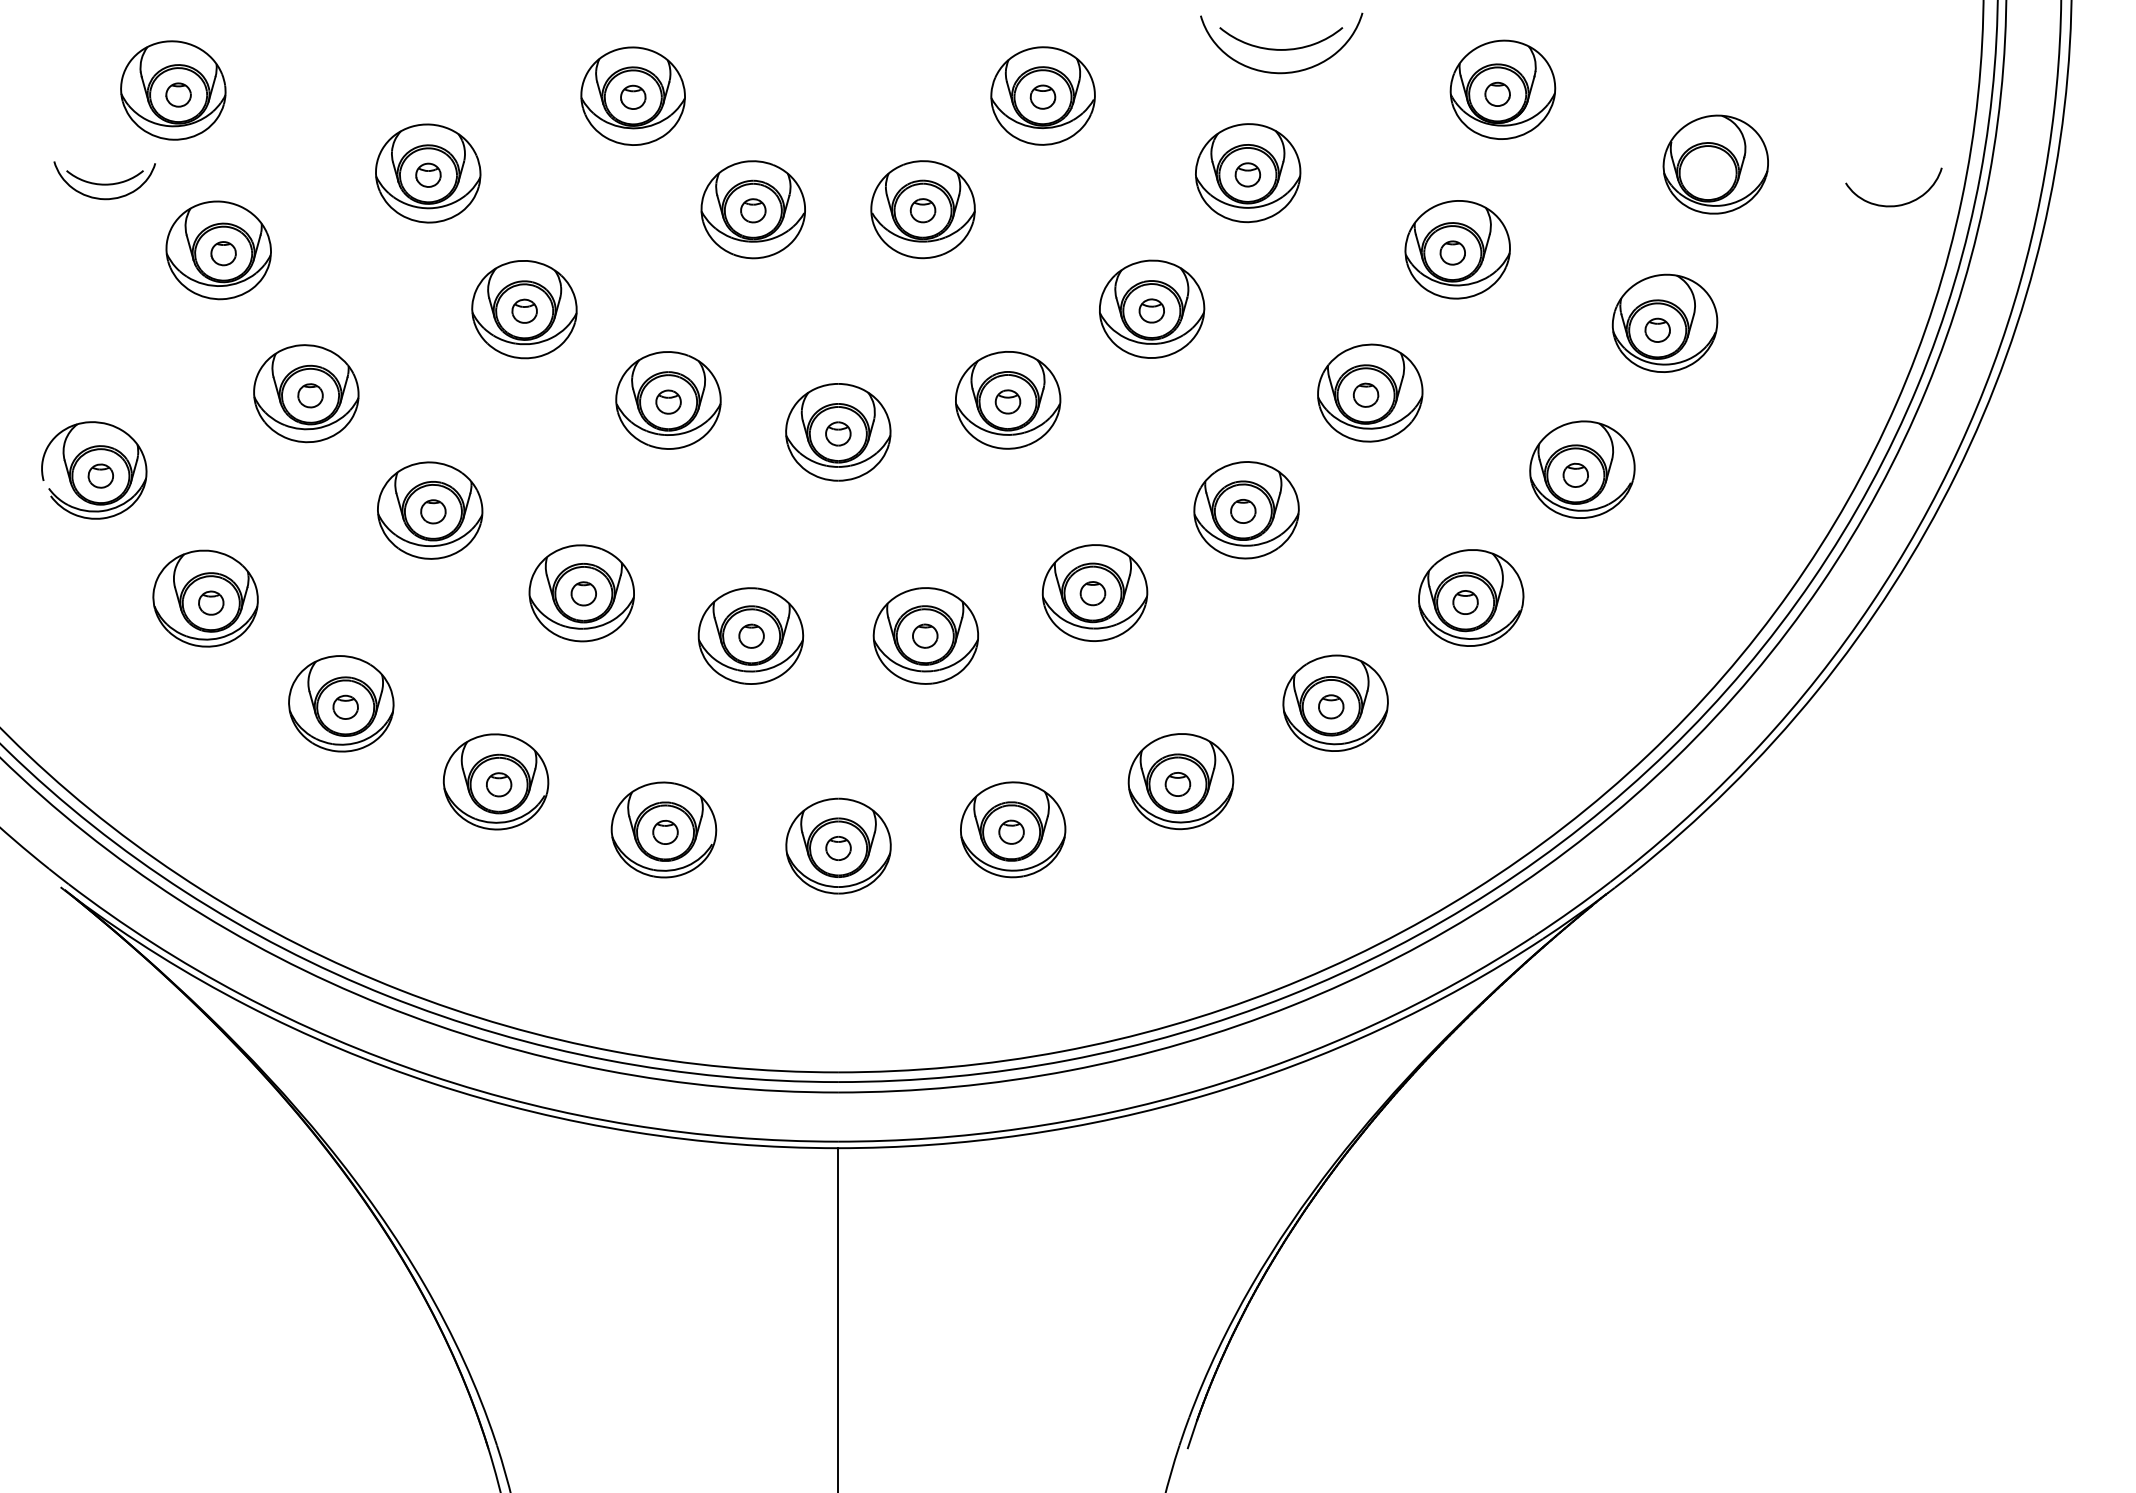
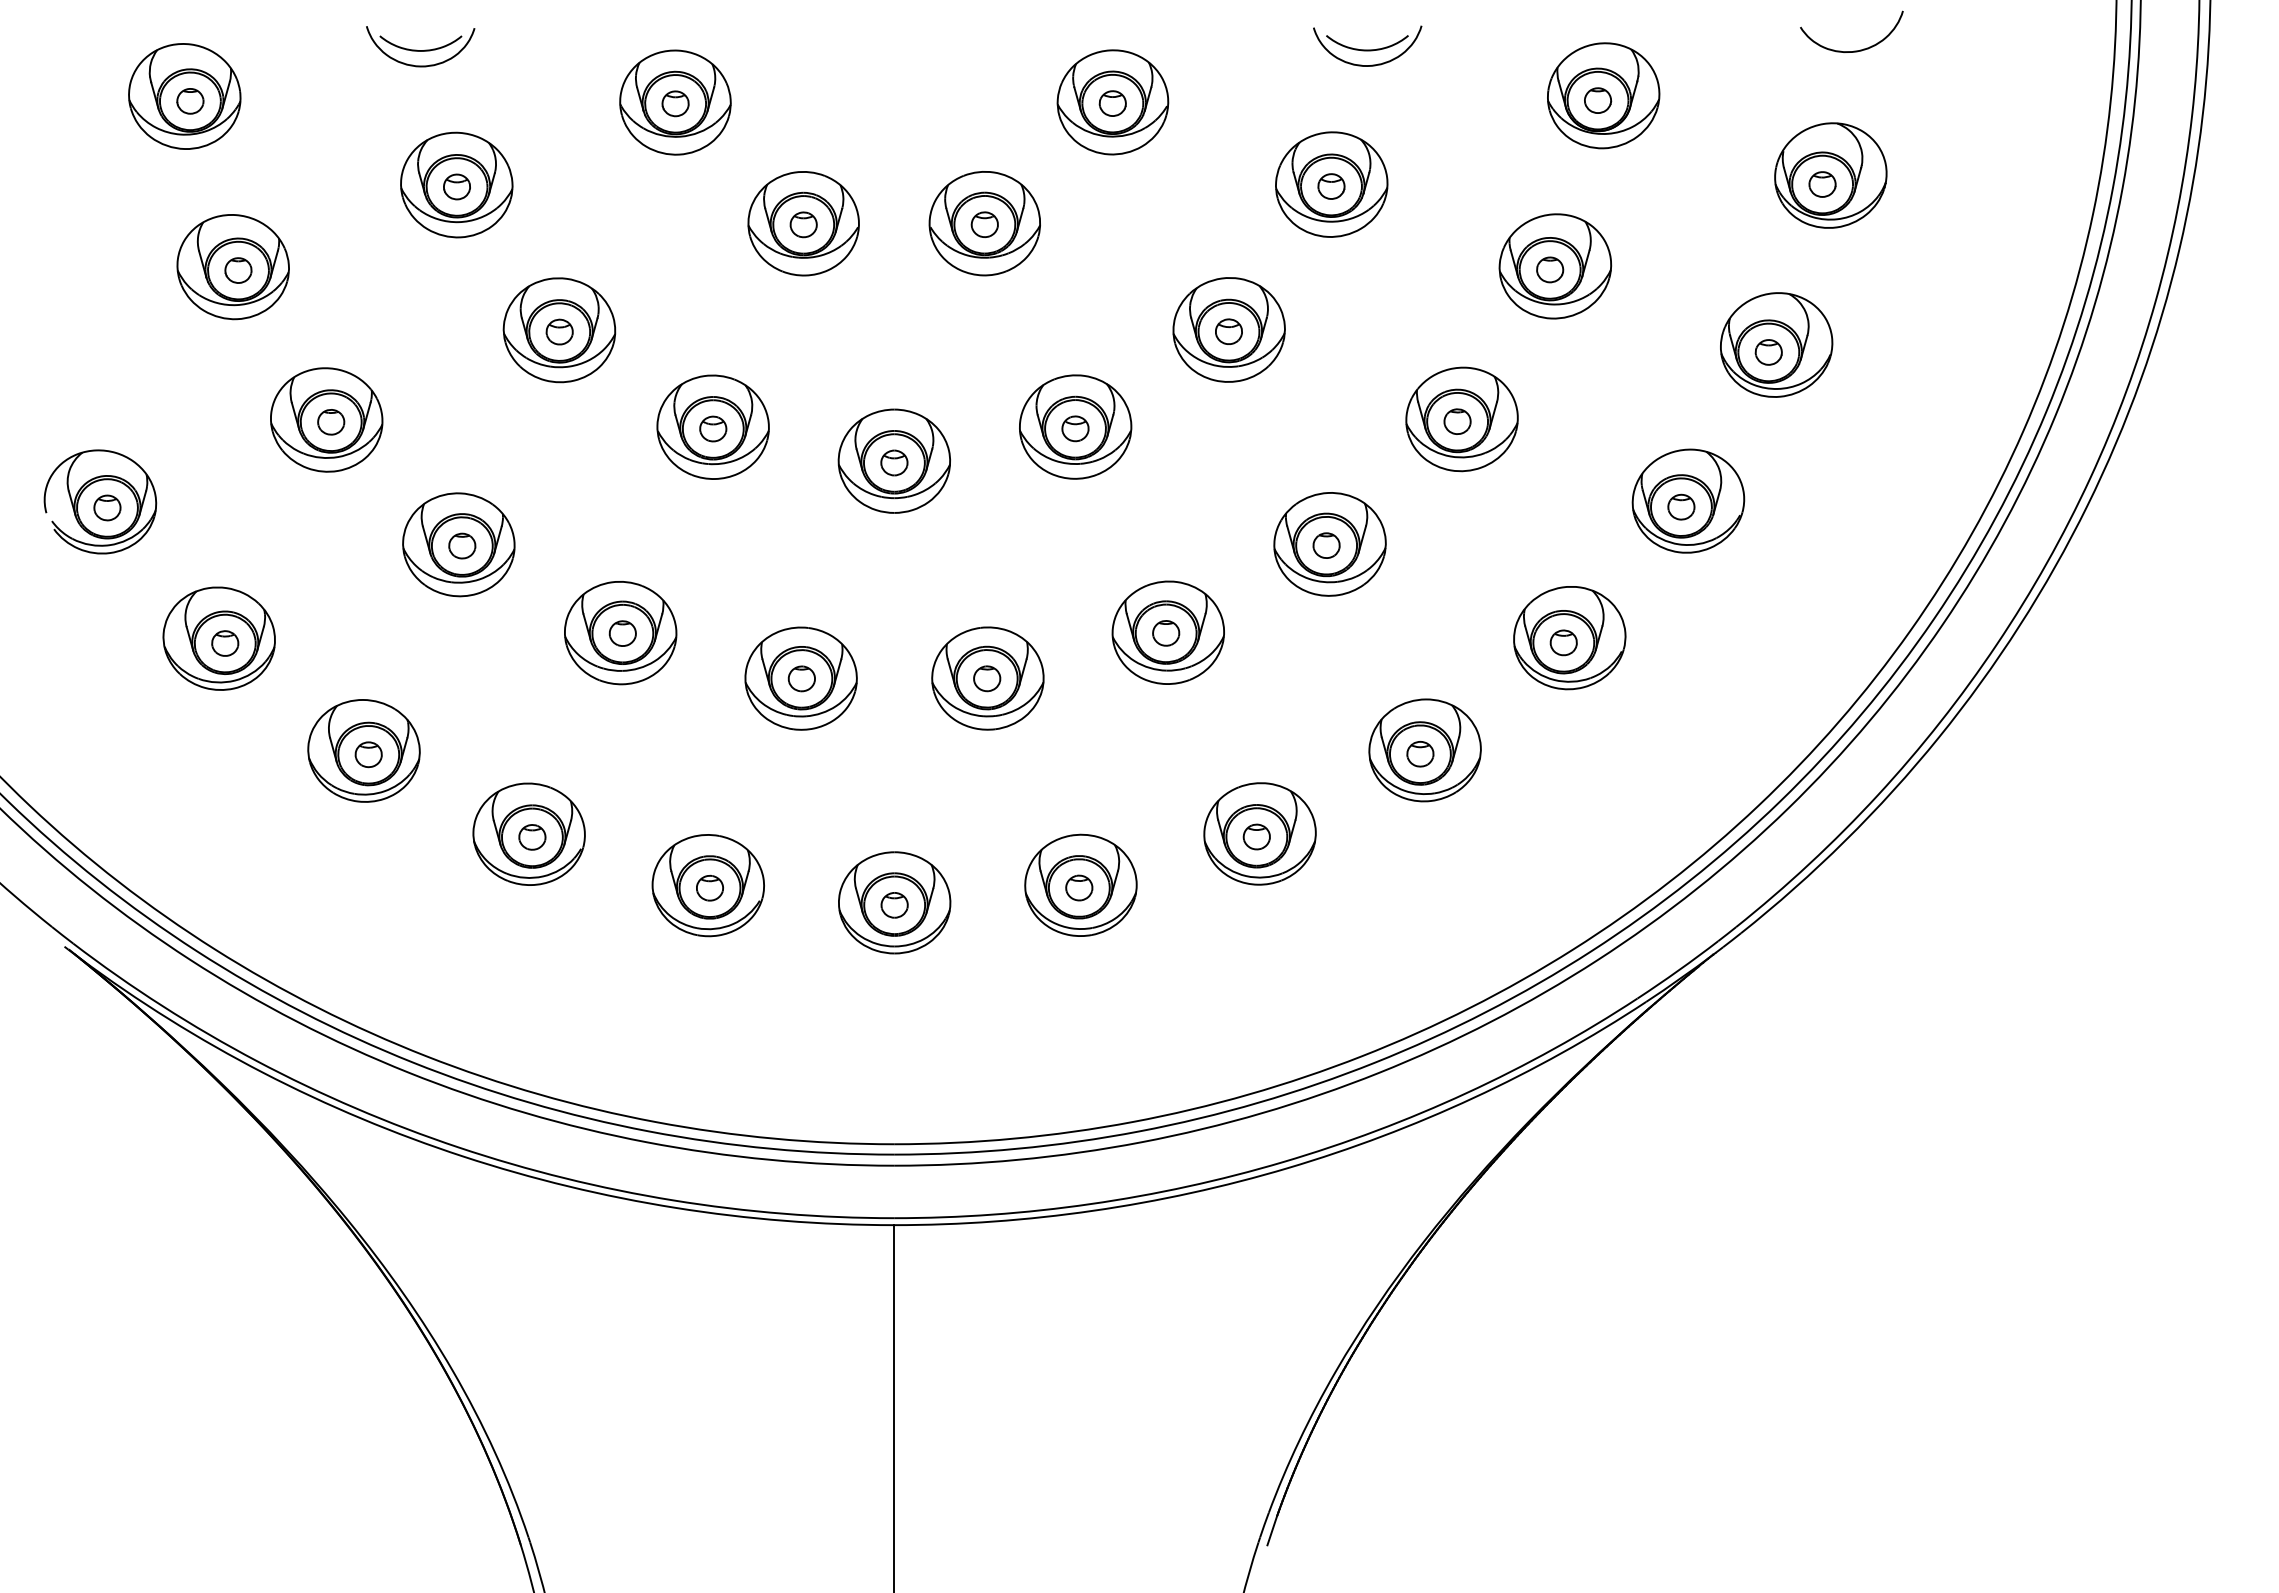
part: (1281, 42) -> (1367, 45), size x0.62
part: (1708, 172) -> (1822, 184), added
part: (104, 180) -> (420, 46), moved
curve: (1896, 204) -> (1854, 50), moved

